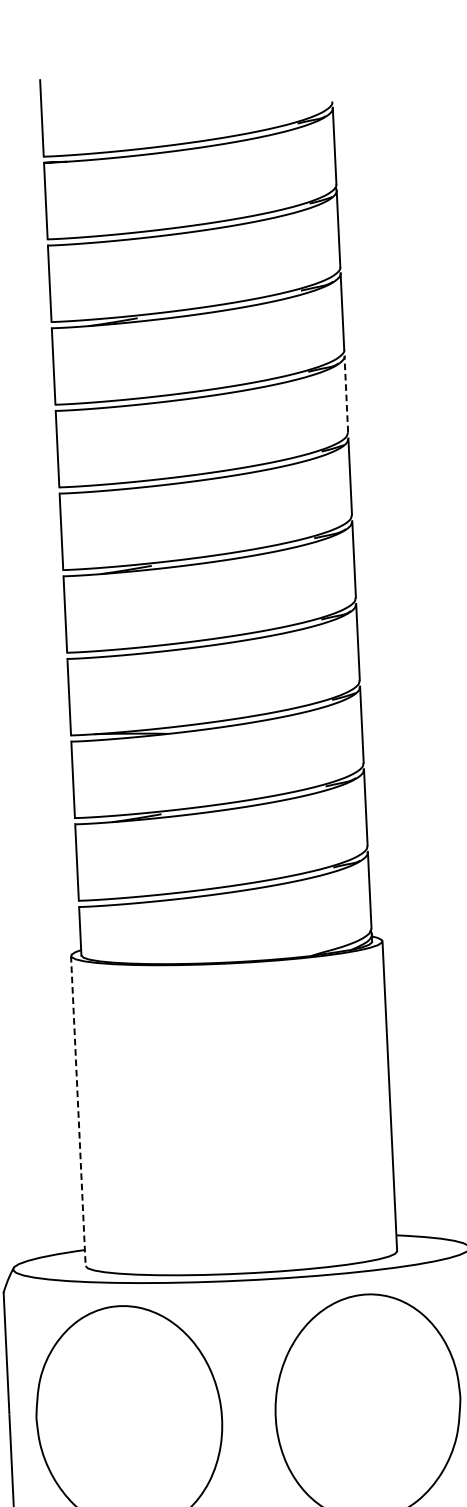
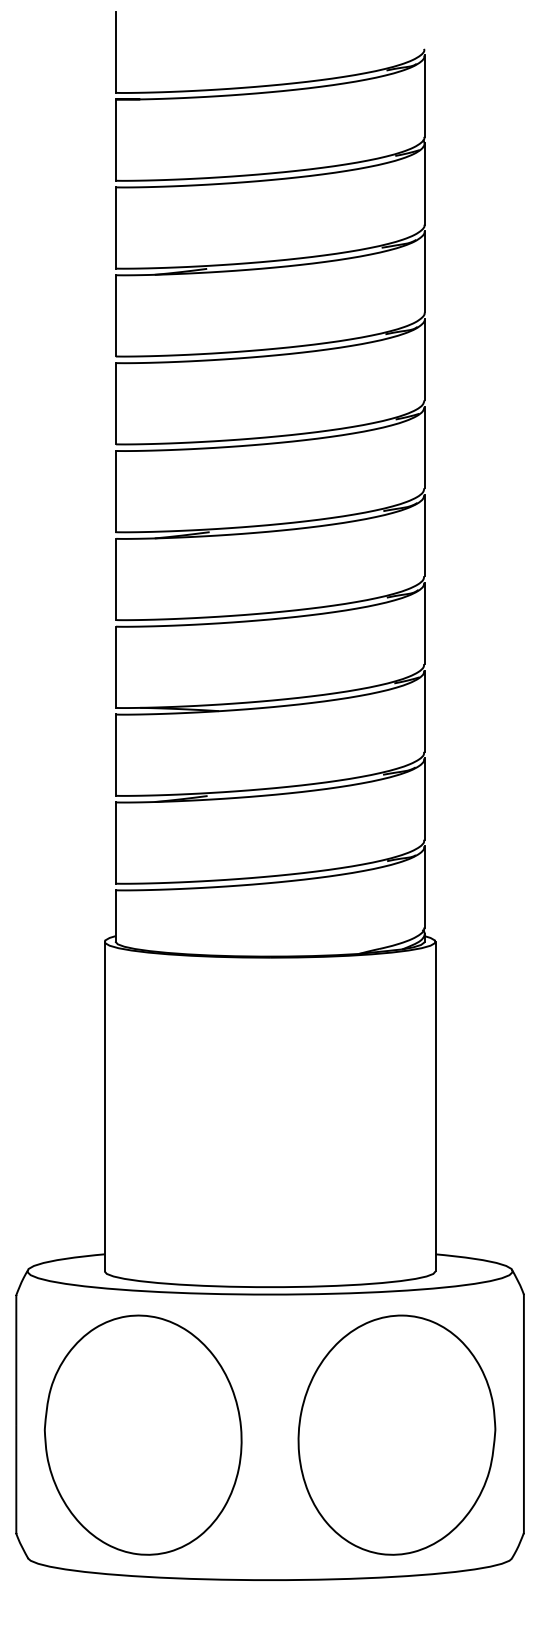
line: (346, 393) -> (424, 359), dashed -> solid
line: (78, 1110) -> (104, 1106), dashed -> solid

